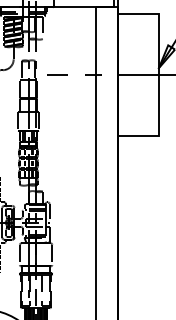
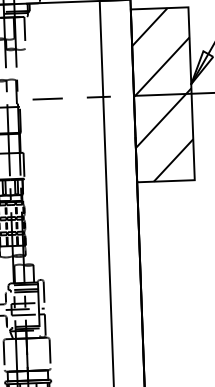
hatch: (138, 74) -> (162, 94), added

